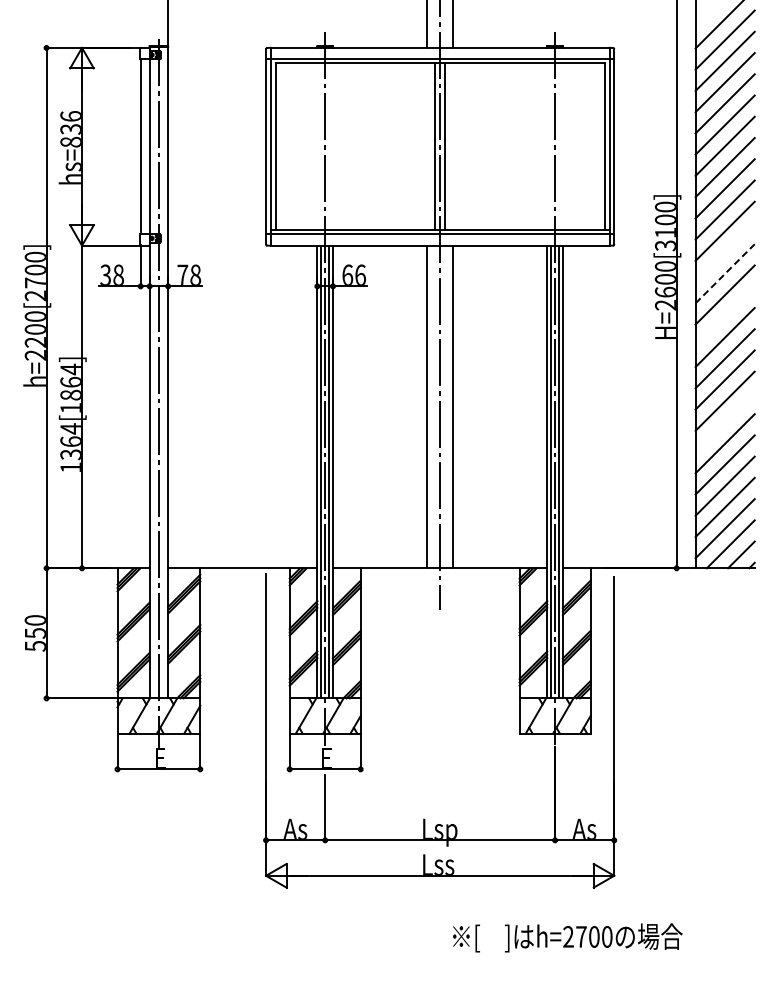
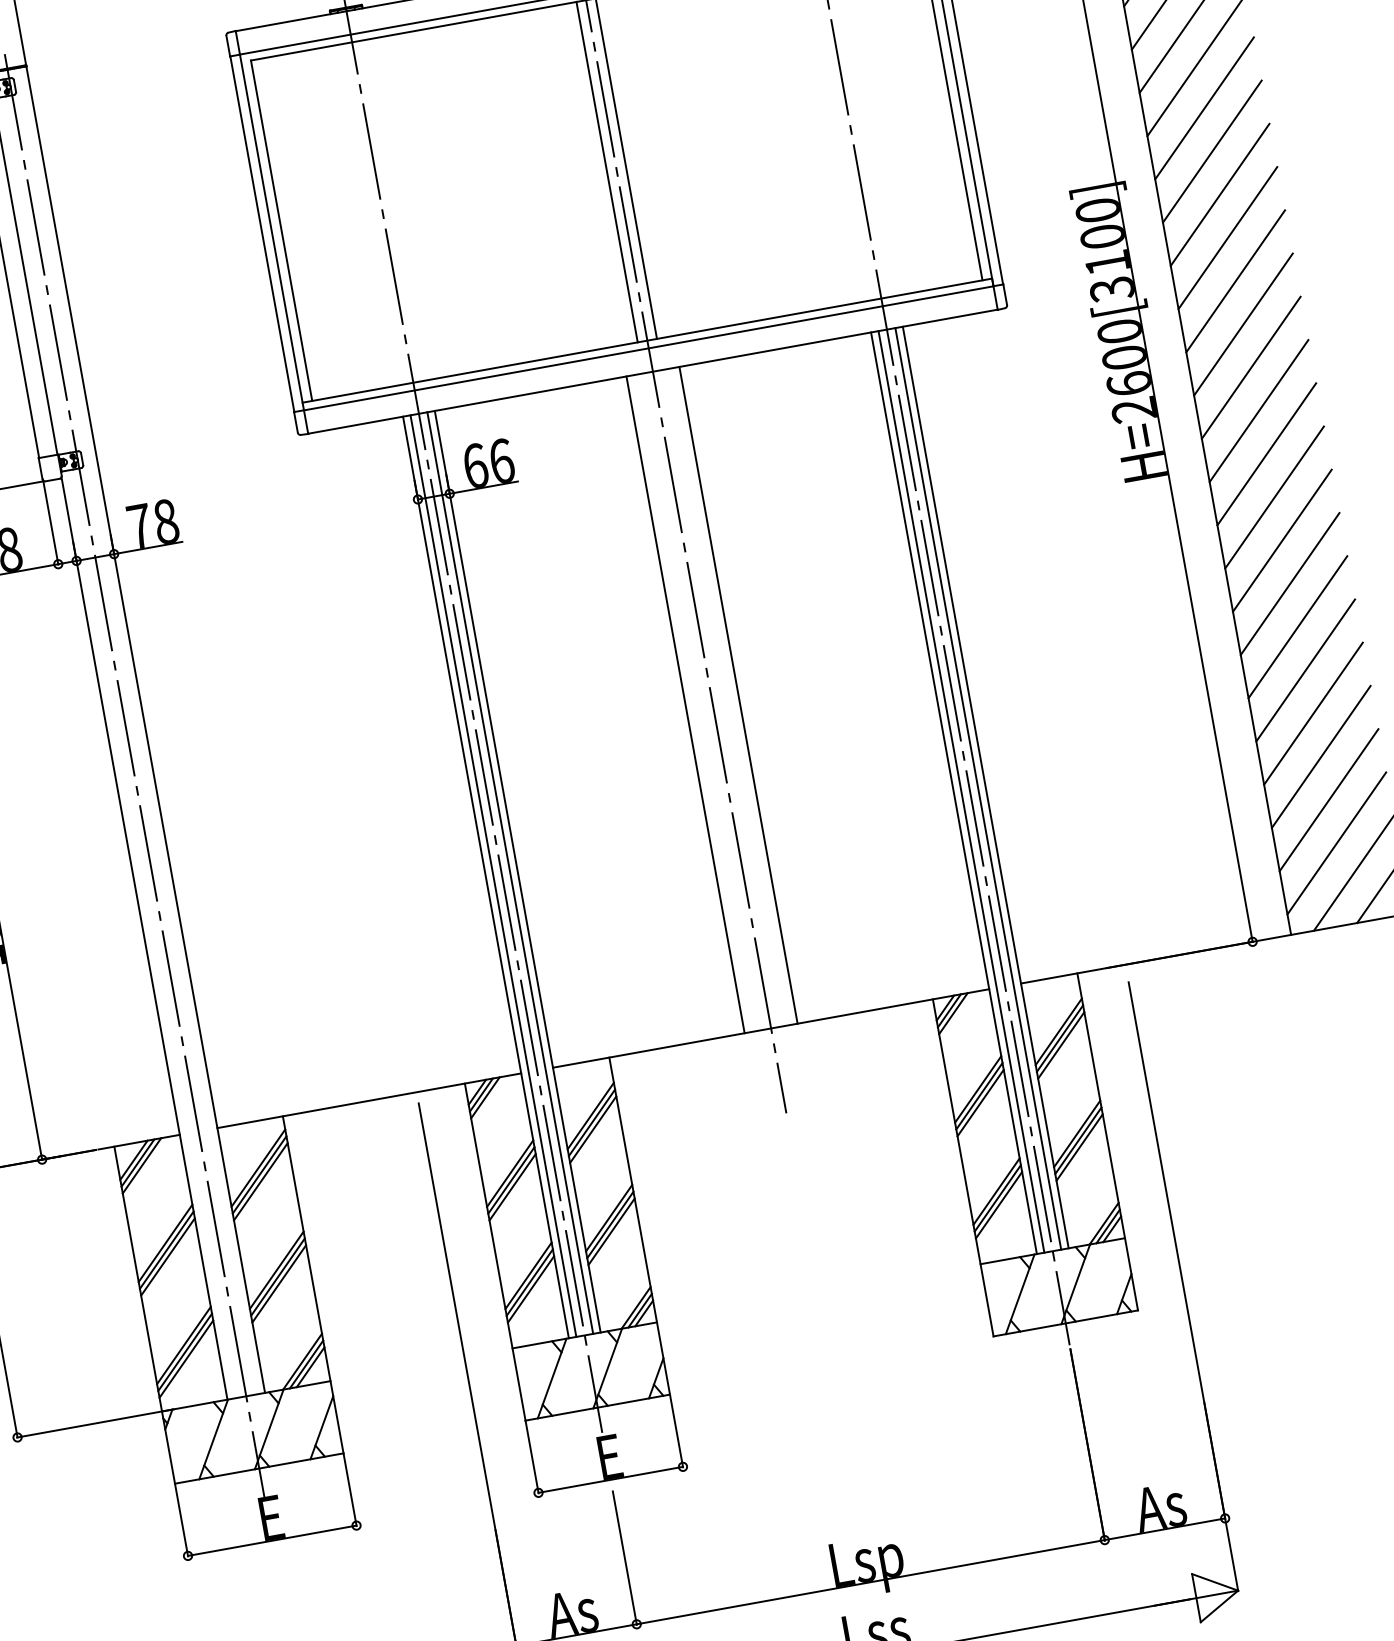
line: (724, 252) -> (1234, 281), added
line: (725, 273) -> (1243, 323), dashed -> solid
line: (724, 315) -> (1257, 409), added
line: (724, 422) -> (1296, 627), added

